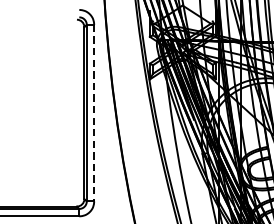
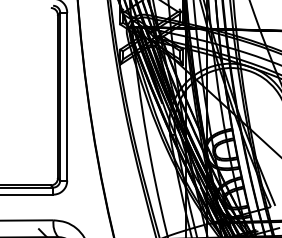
line: (94, 112) -> (67, 96), dashed -> solid

